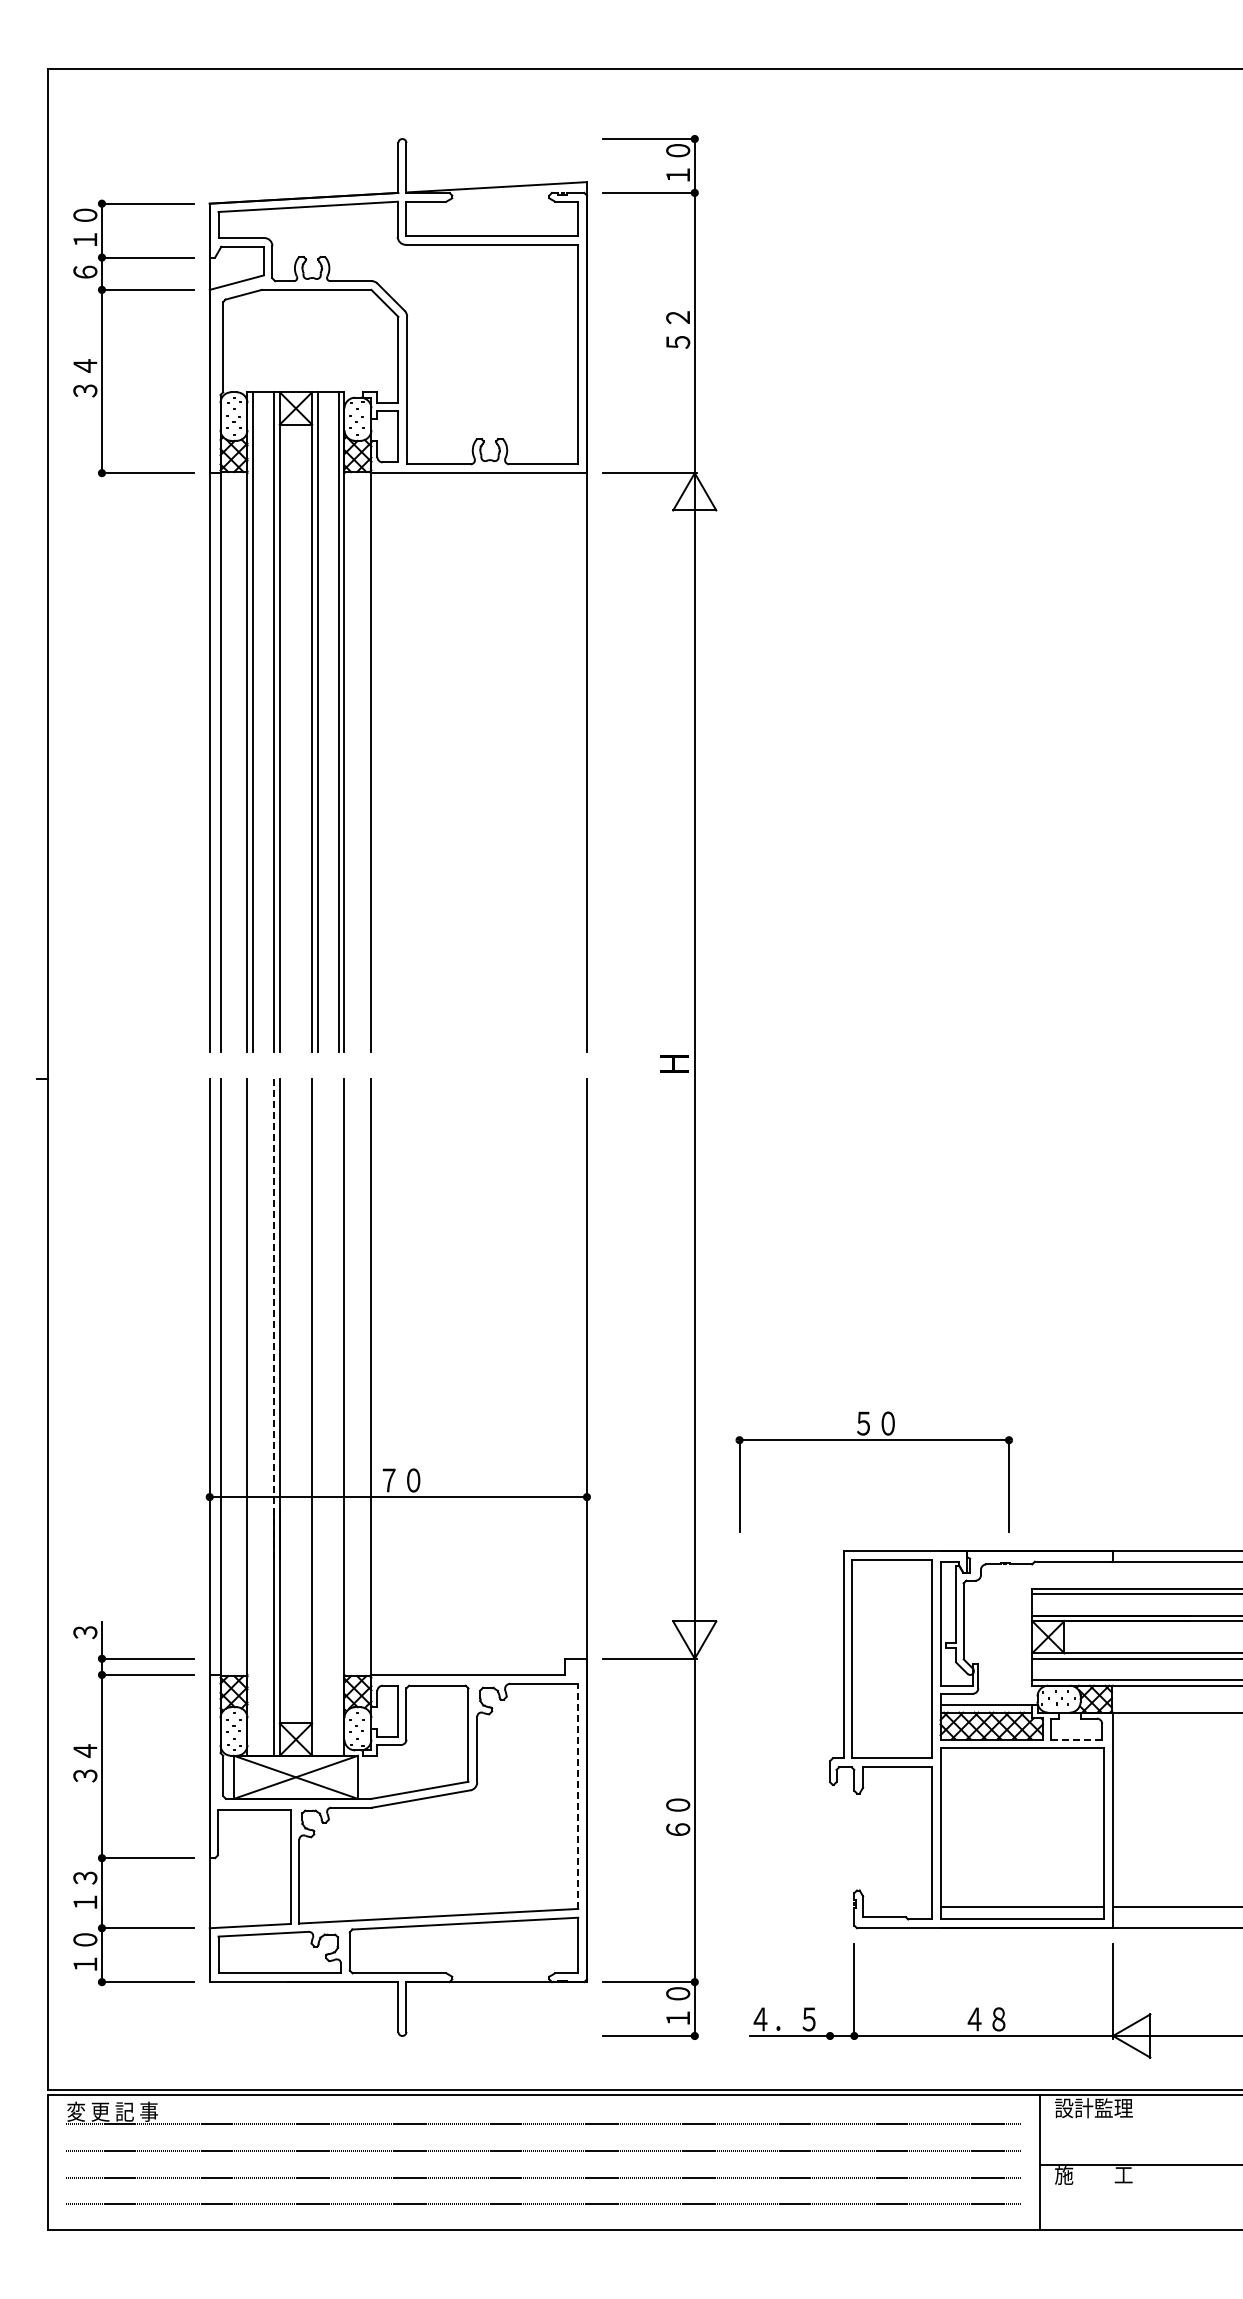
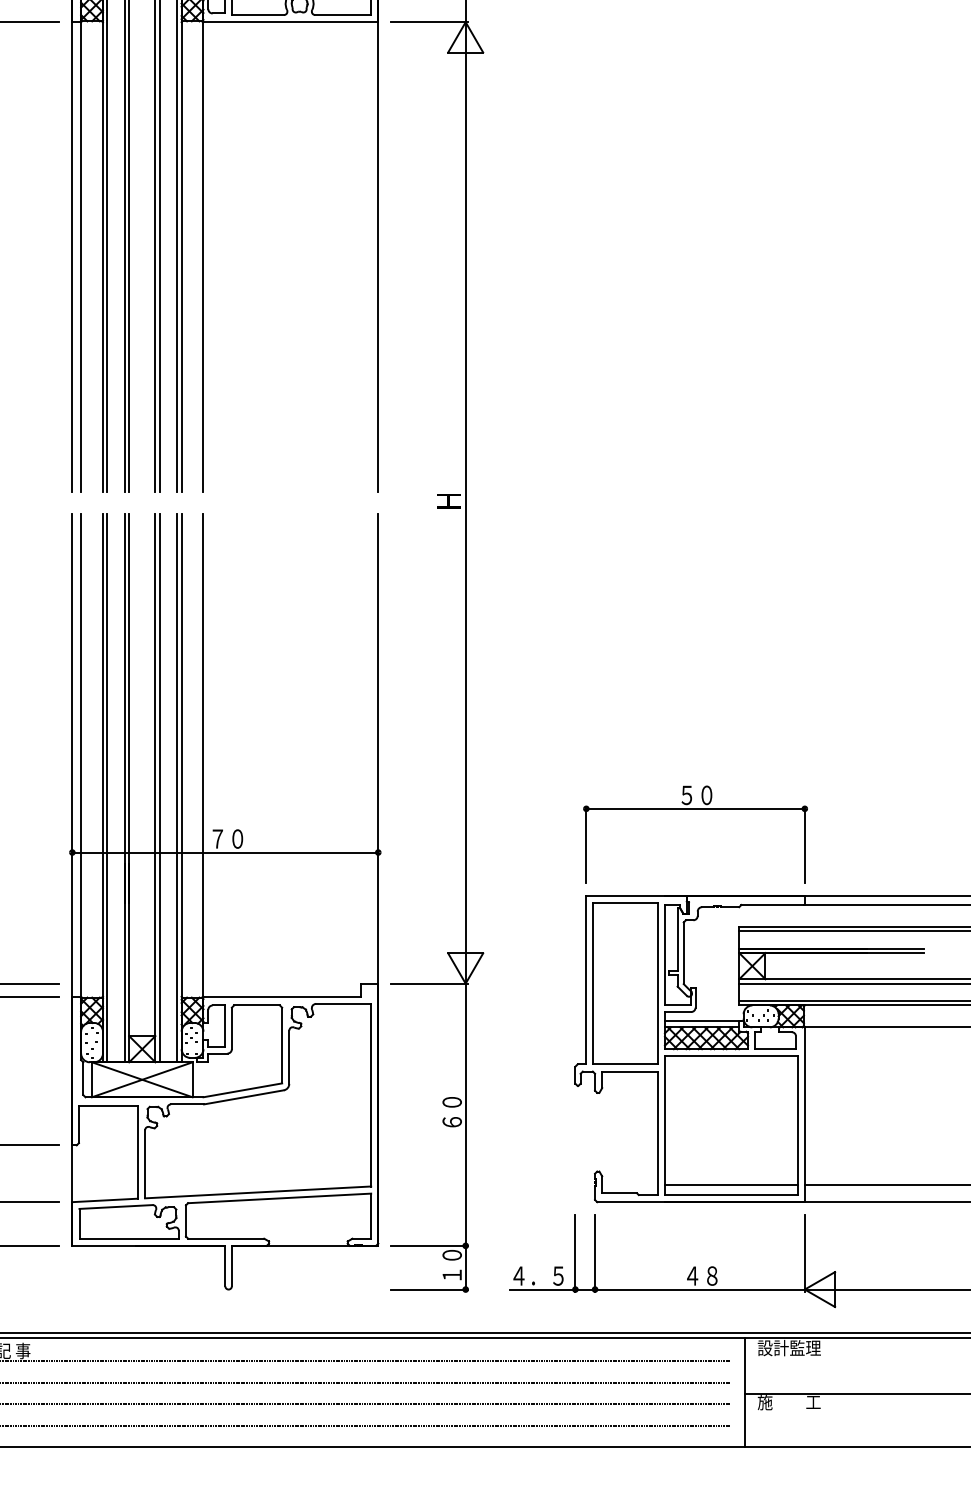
line: (274, 1320) -> (124, 709), dashed -> solid
line: (252, 1417) -> (107, 787), added
line: (317, 1417) -> (159, 787), added
line: (339, 1417) -> (177, 787), added
part: (873, 1440) -> (694, 809), moved
line: (1076, 1739) -> (775, 1049), dashed -> solid
line: (578, 1796) -> (371, 1095), dashed -> solid
line: (830, 1991) -> (575, 1253), added

